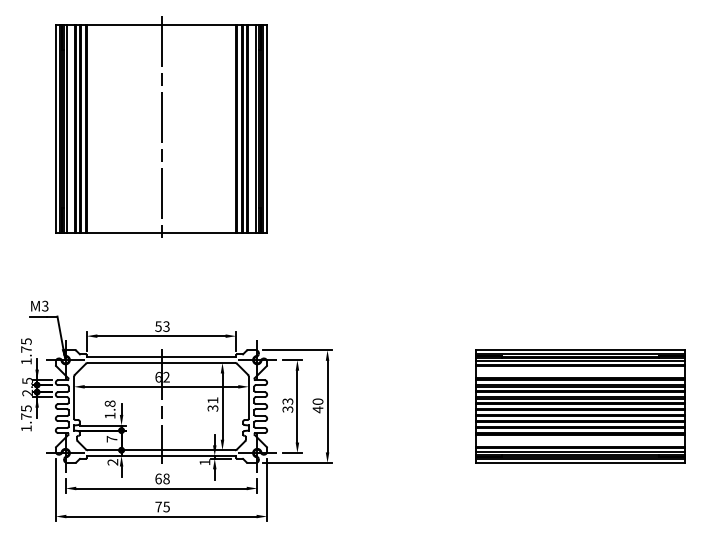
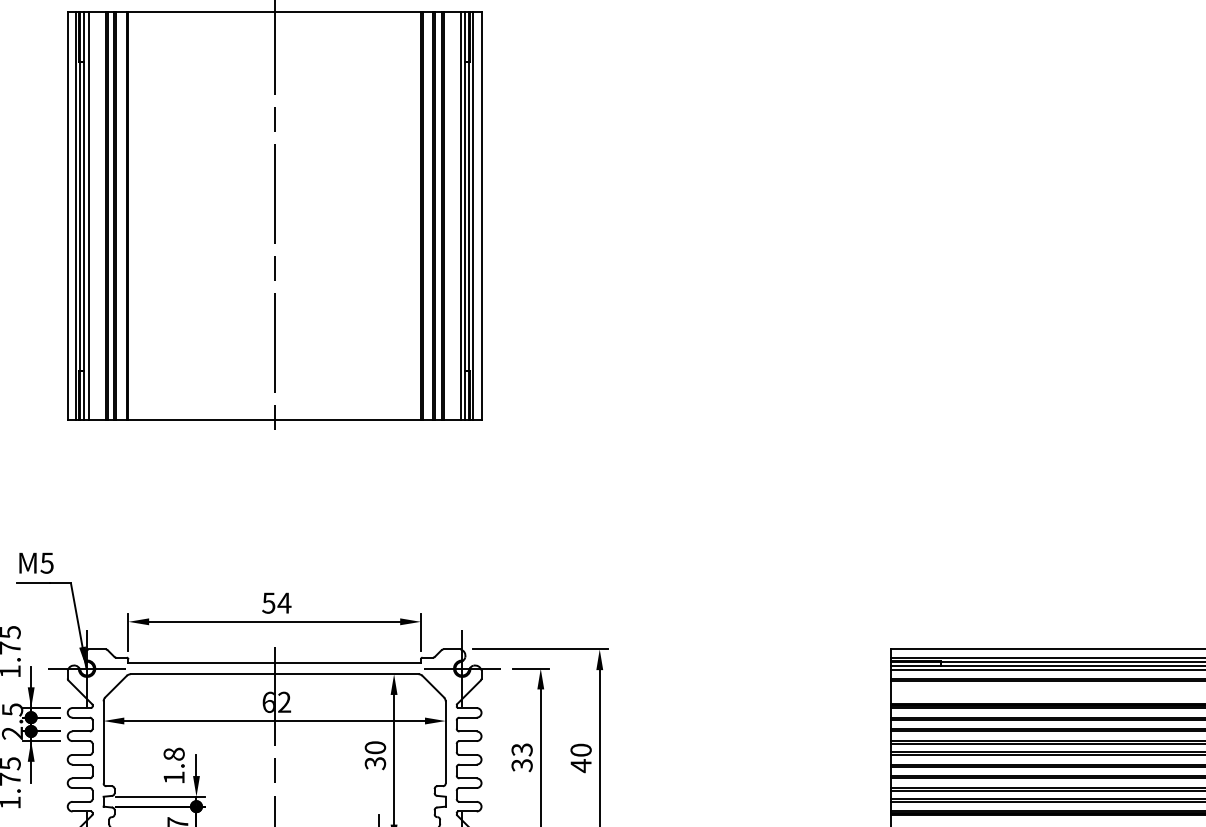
text: (45, 305) -> (47, 561), M3 -> M5
text: (166, 326) -> (284, 602), 53 -> 54
text: (212, 400) -> (374, 747), 31 -> 30

